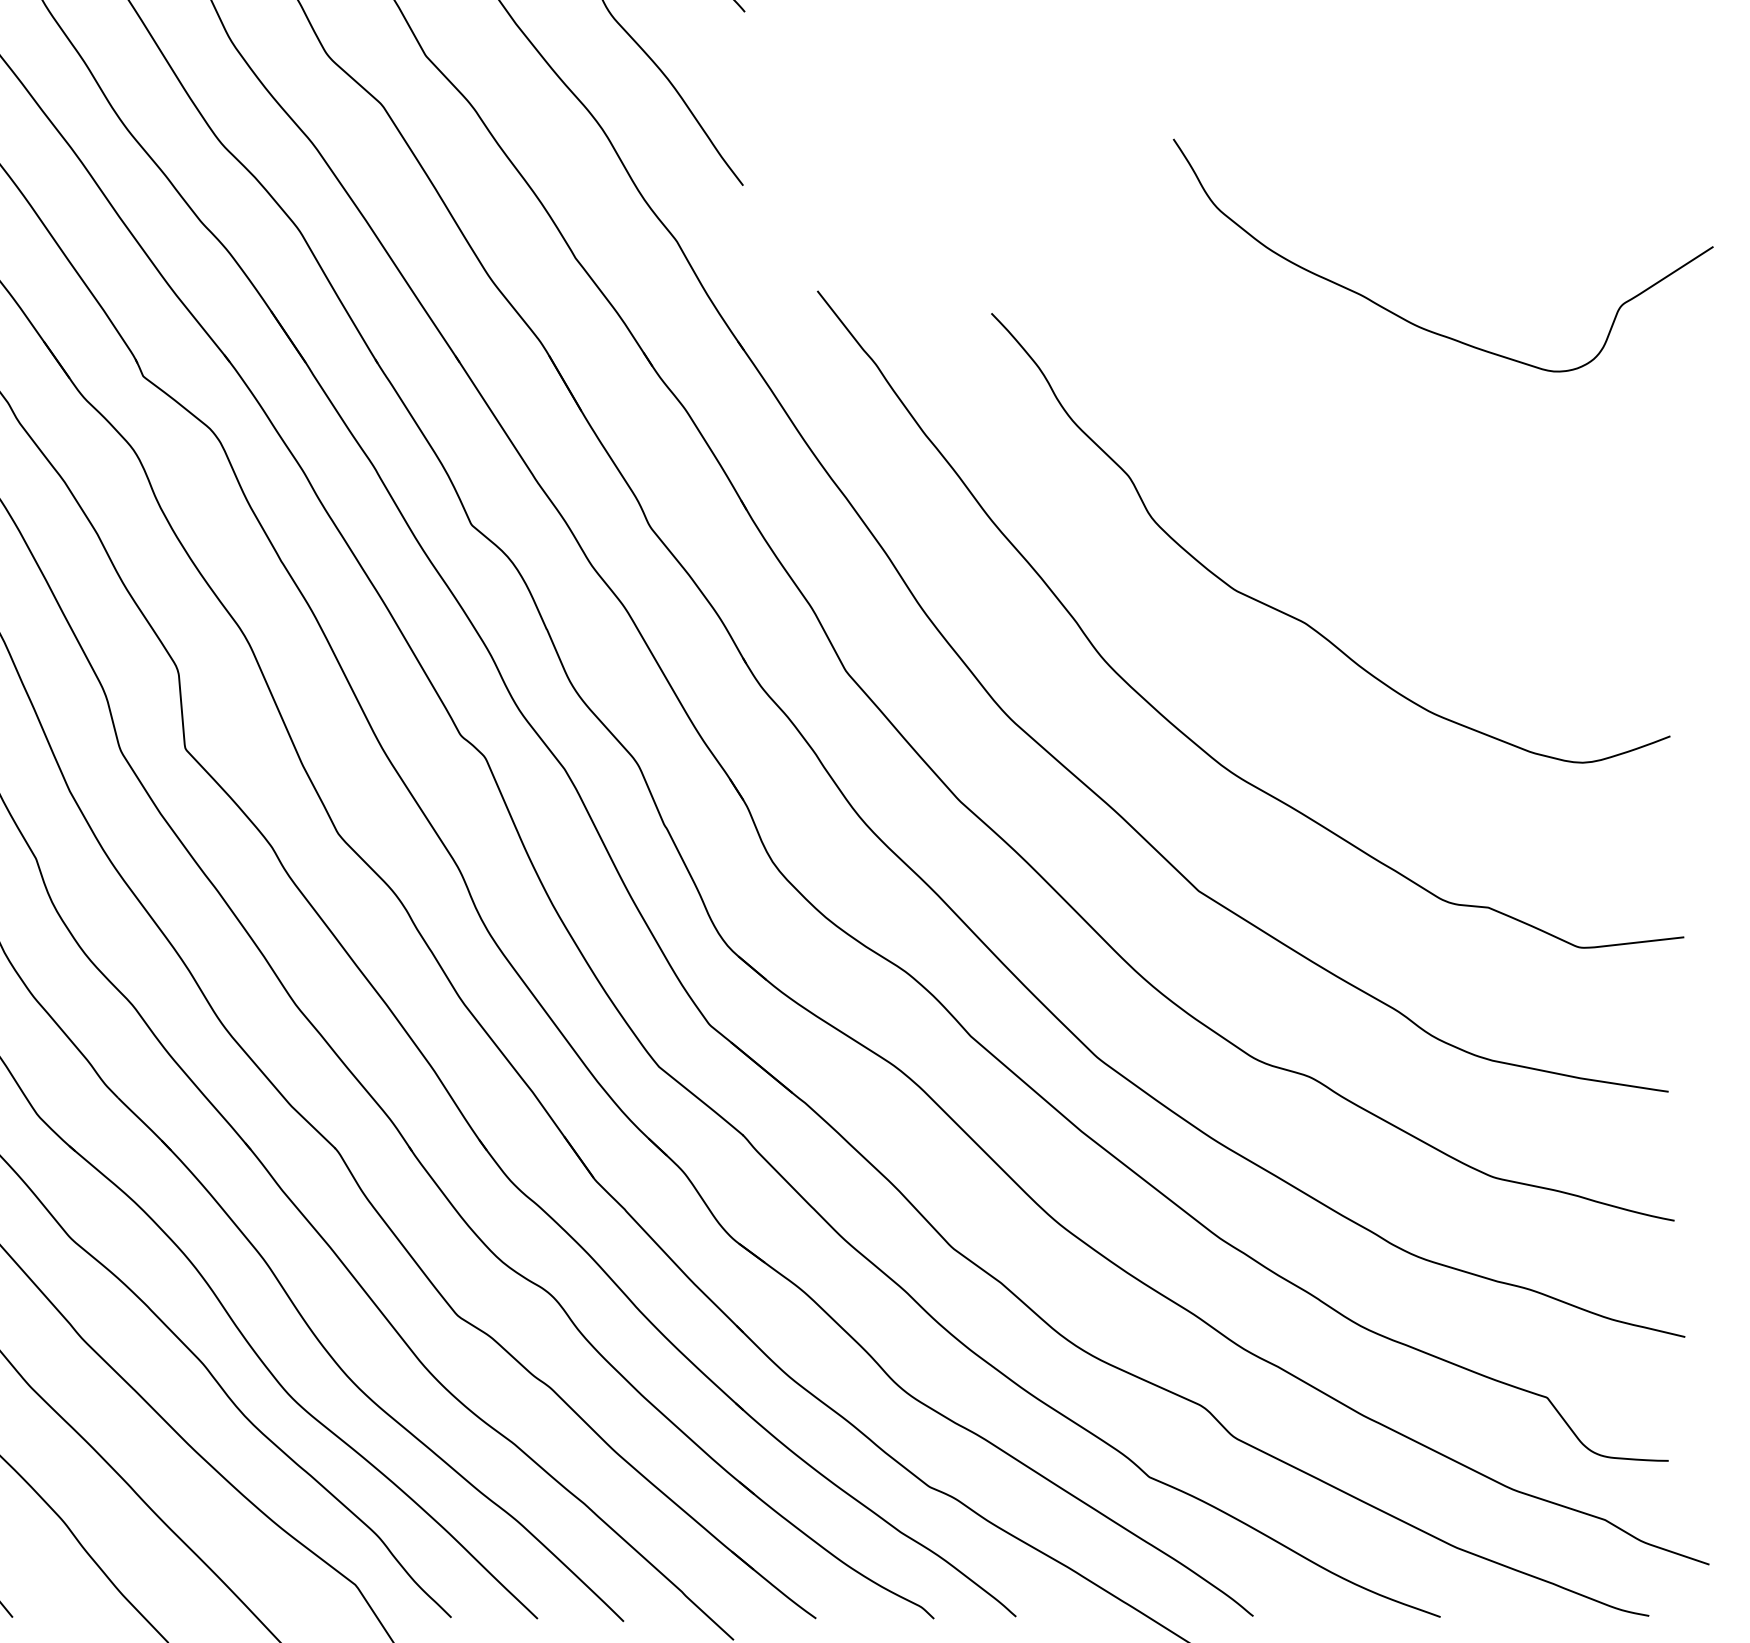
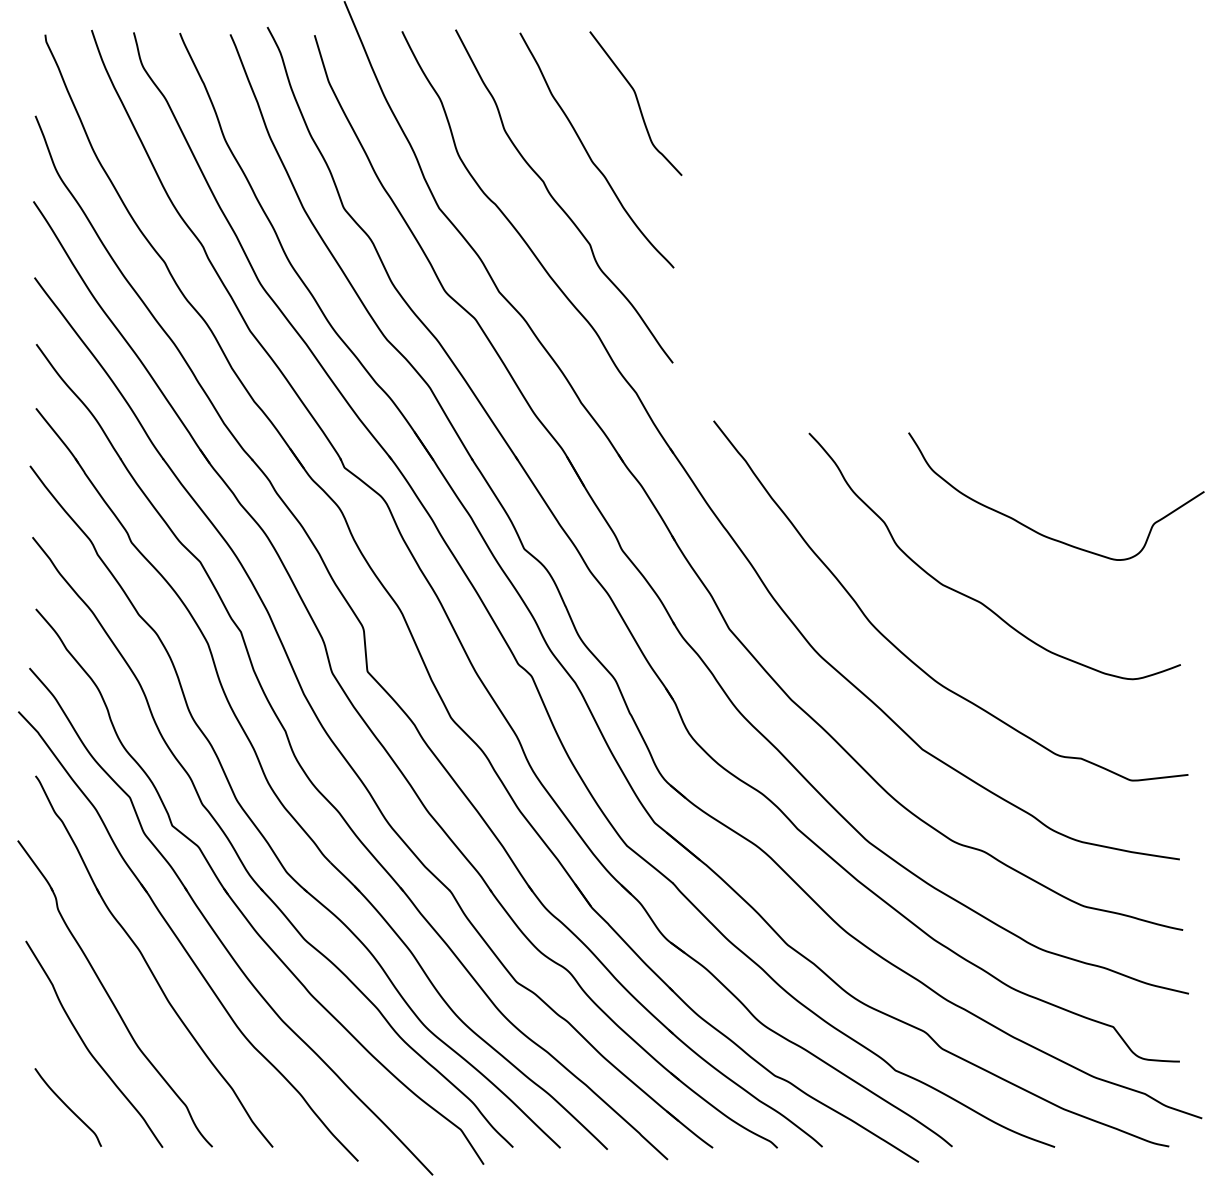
curve: (1412, 321) -> (1039, 532), moved

